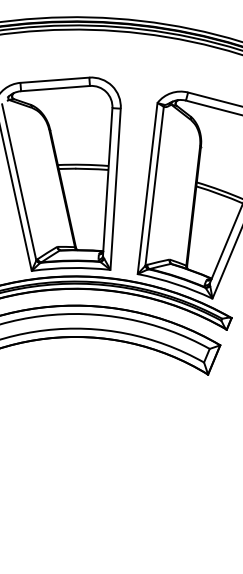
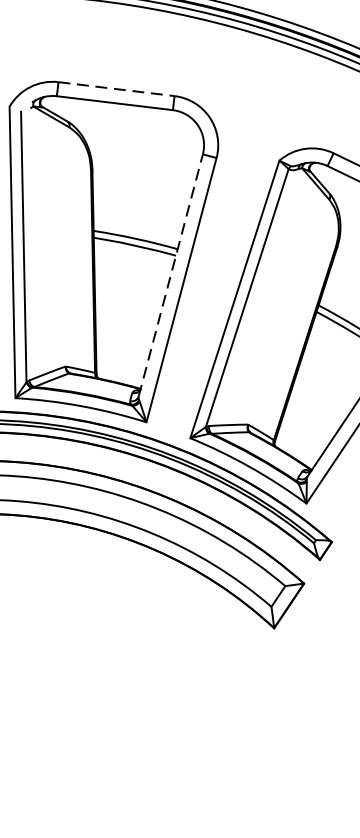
line: (54, 80) -> (115, 89), solid -> dashed
line: (107, 182) -> (170, 276), solid -> dashed

